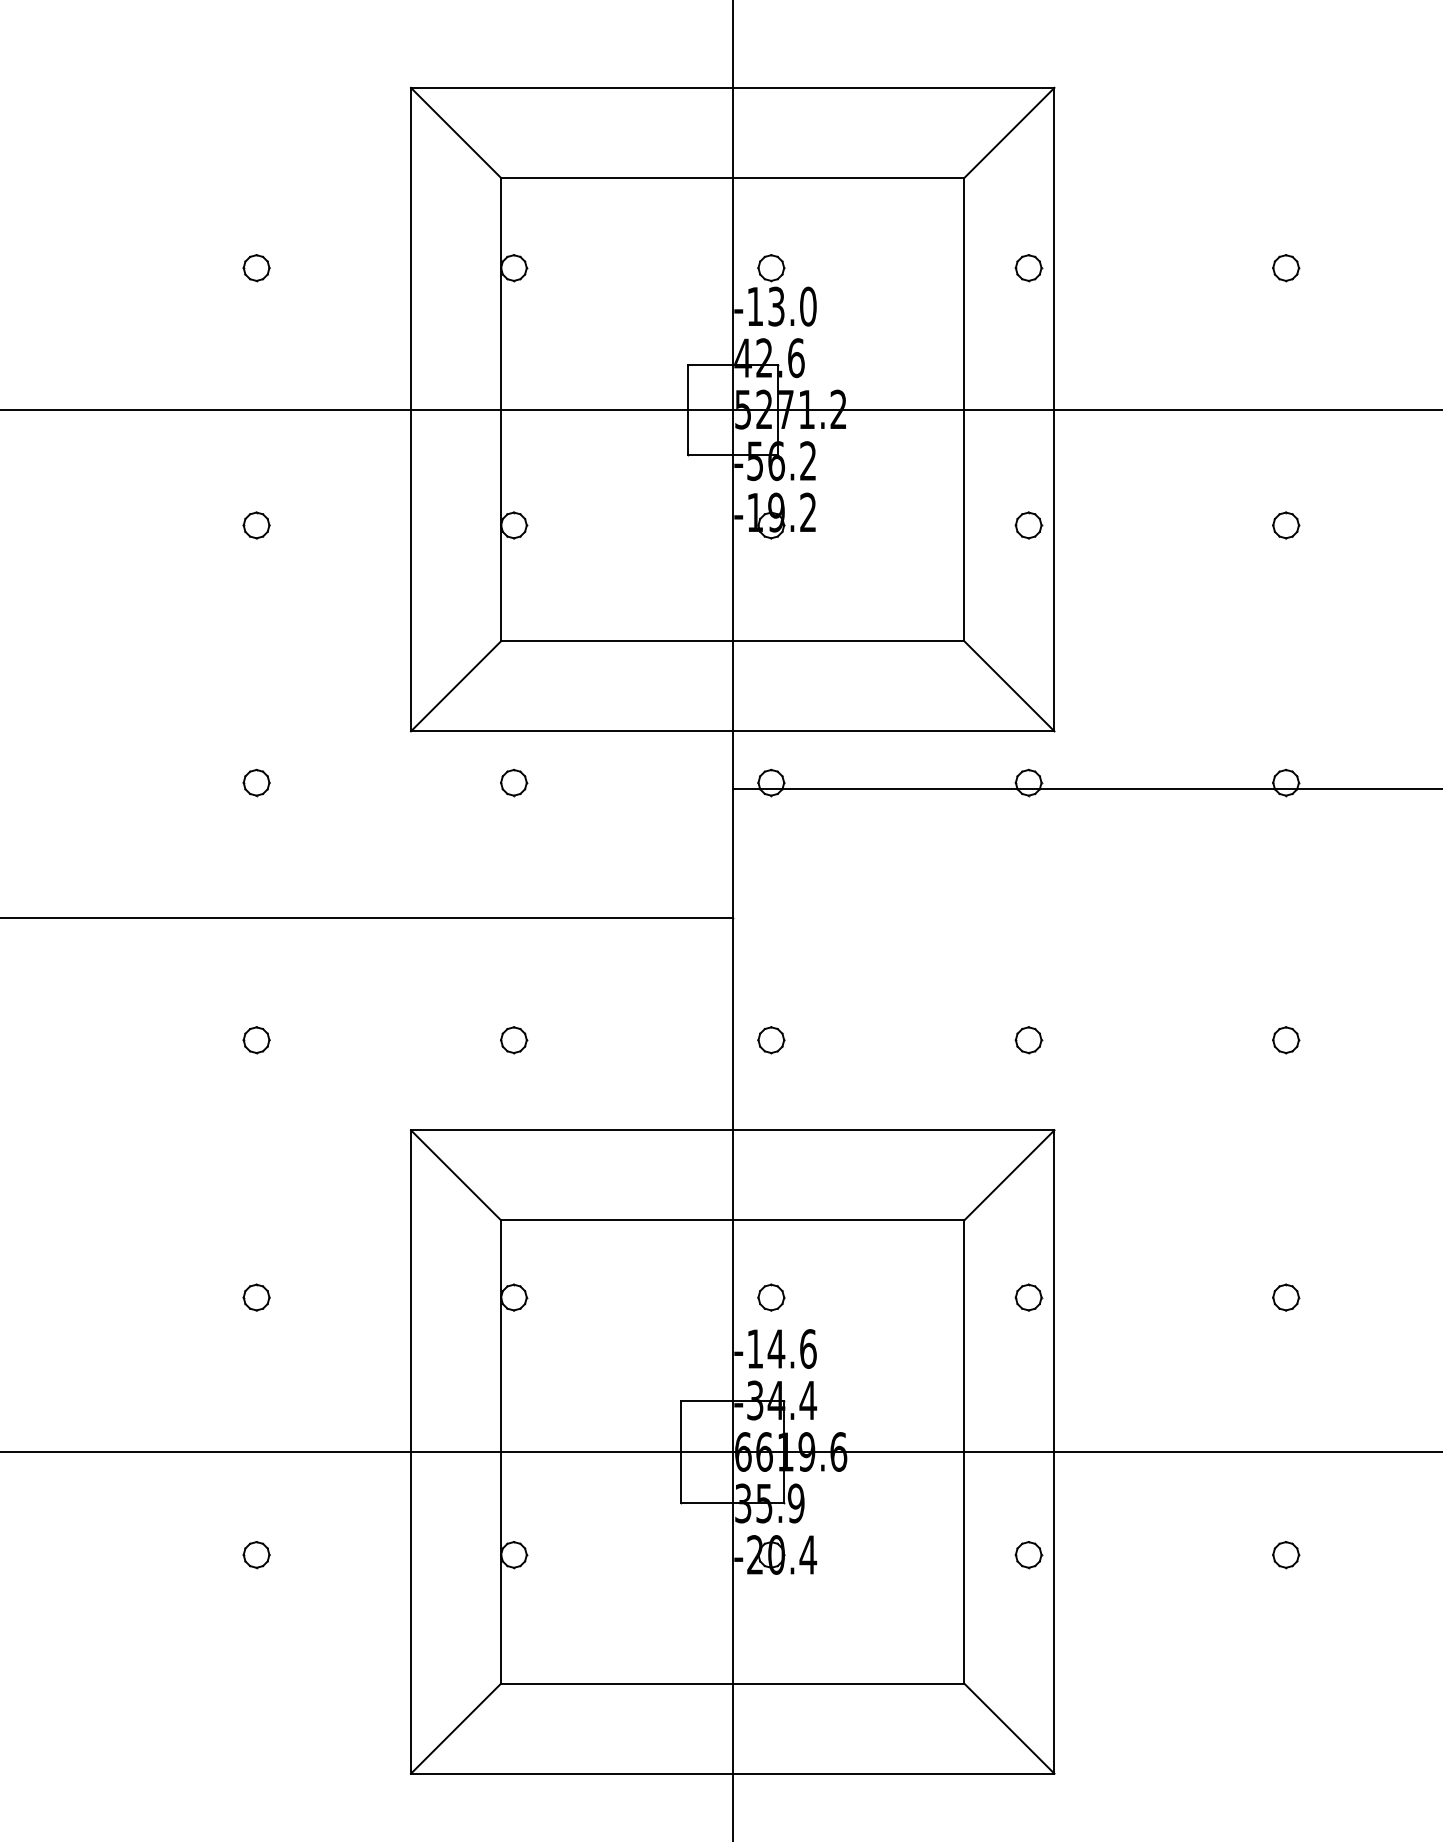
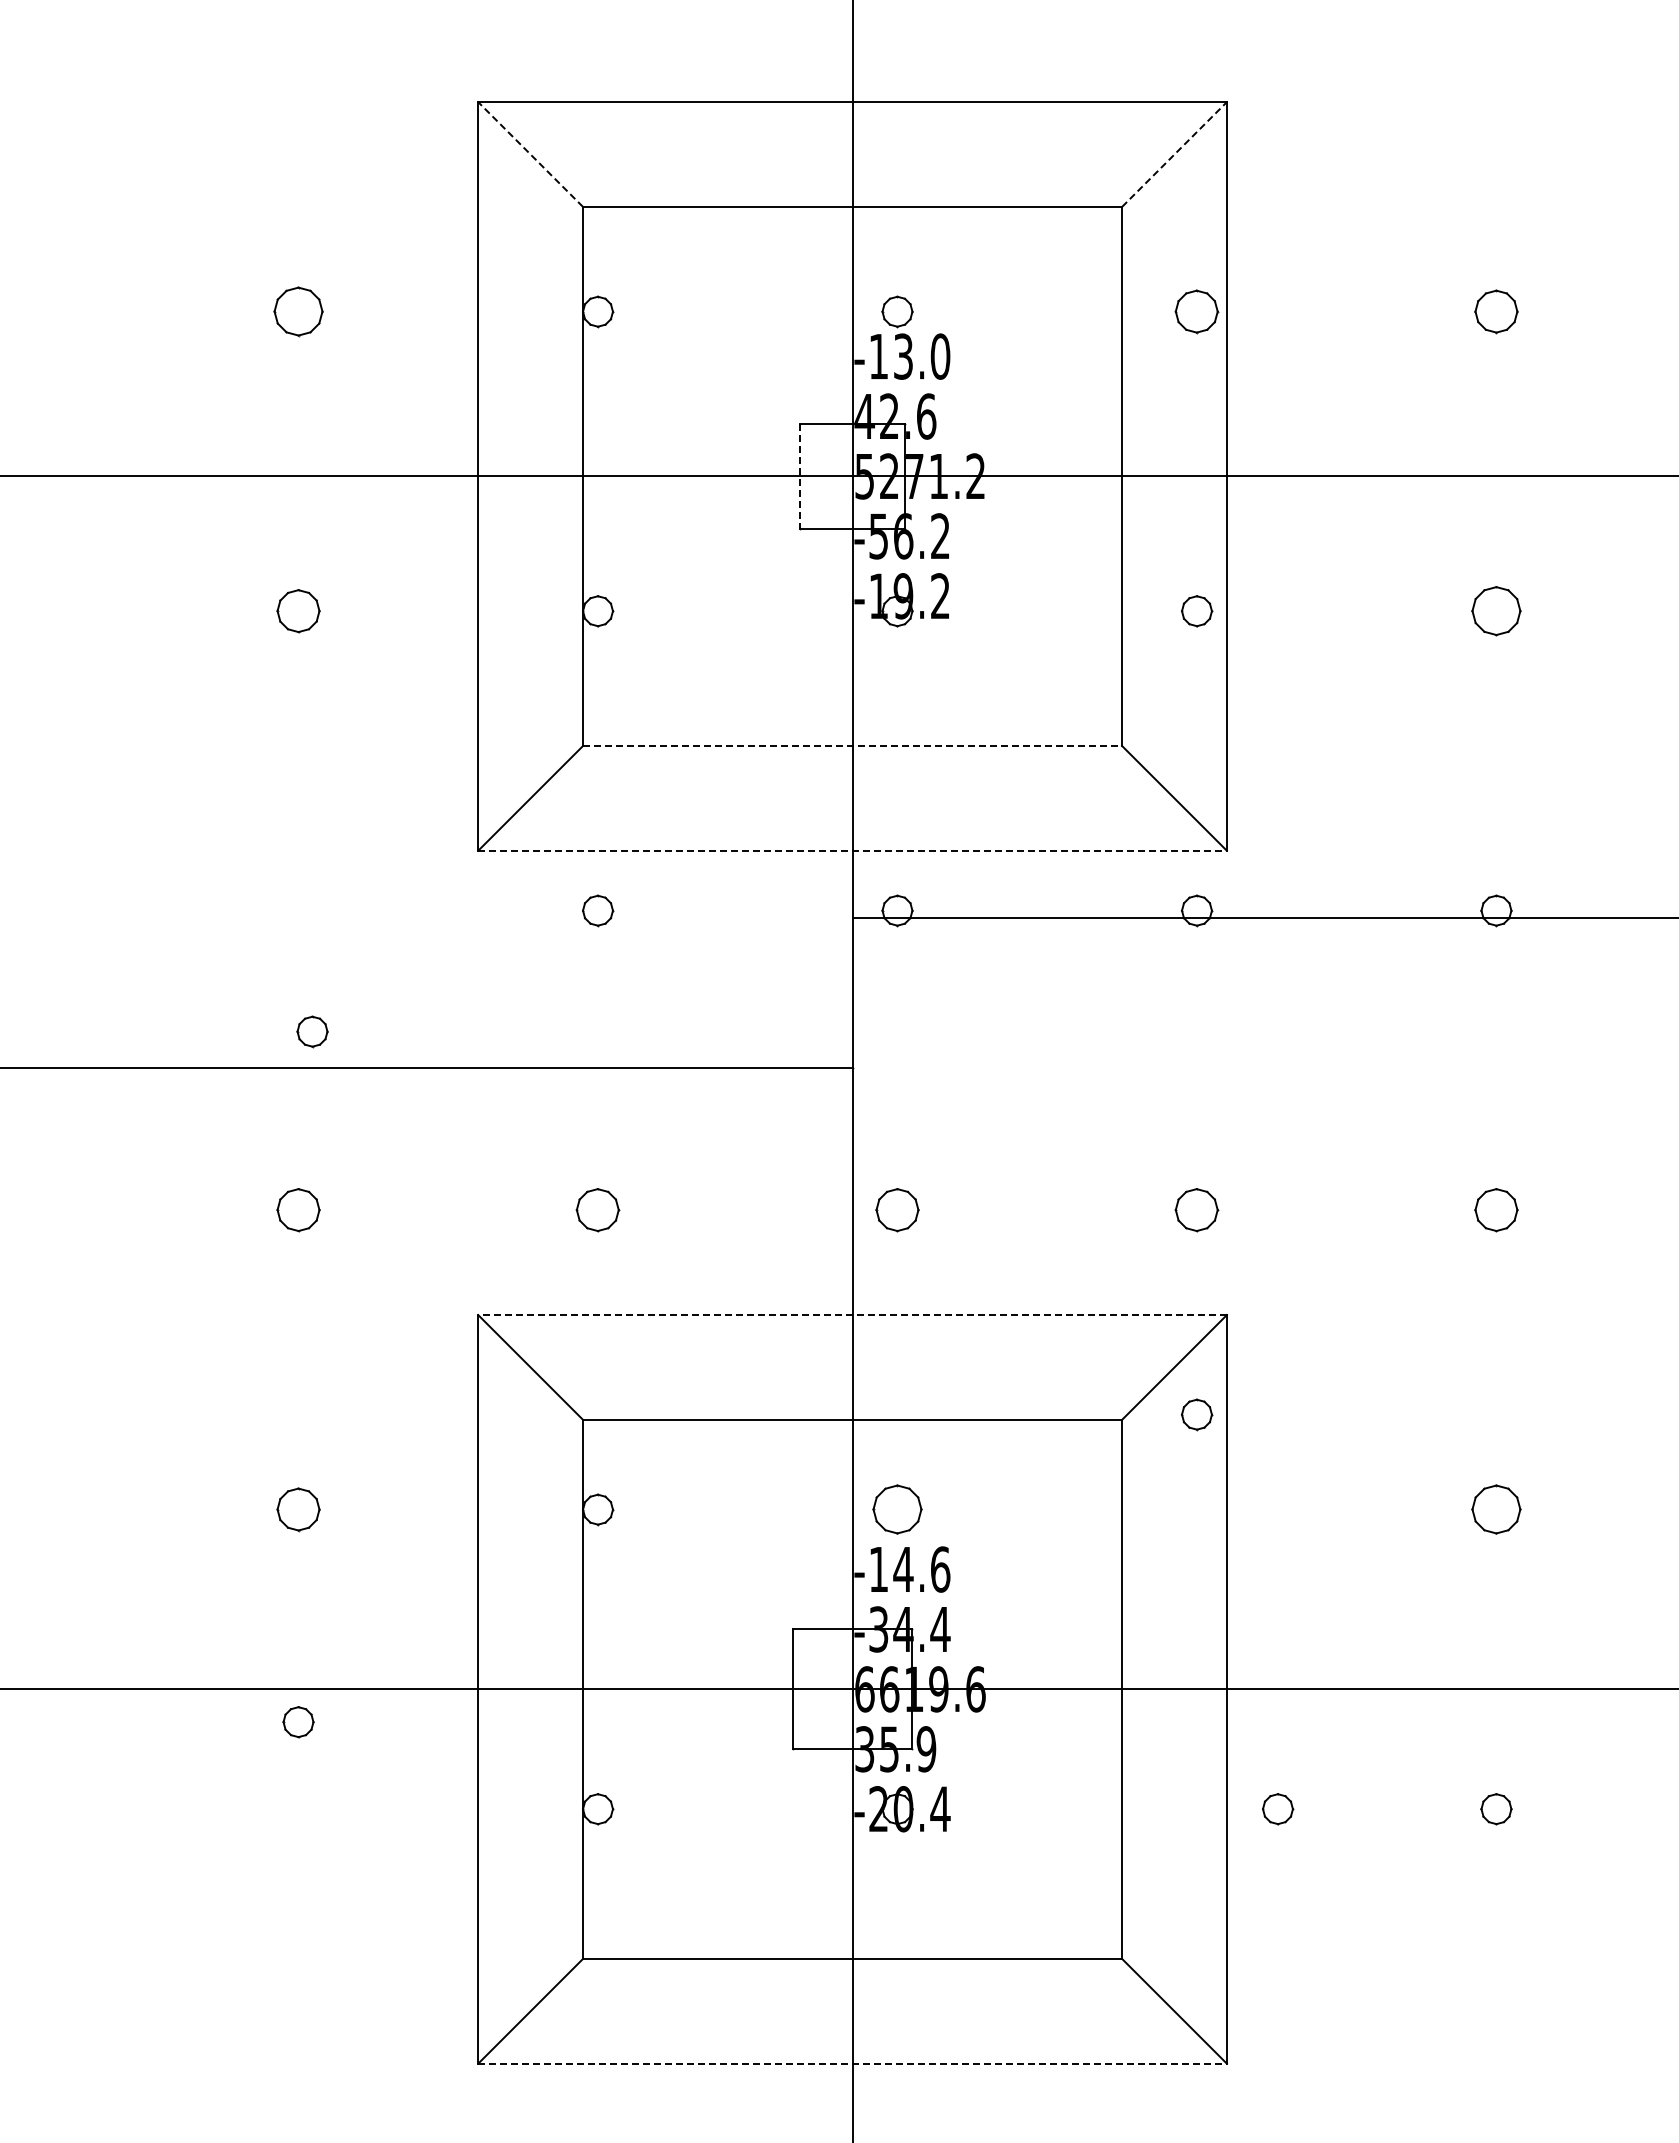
line: (455, 132) -> (530, 154), solid -> dashed
line: (1009, 132) -> (1174, 154), solid -> dashed
part: (256, 267) -> (298, 311), size x1.6
part: (1029, 267) -> (1197, 311), size x1.4
part: (1286, 267) -> (1496, 311), size x1.4
line: (687, 409) -> (800, 476), solid -> dashed
part: (256, 525) -> (298, 611), size x1.4
part: (1286, 525) -> (1496, 611), size x1.6
line: (732, 641) -> (852, 746), solid -> dashed
line: (733, 731) -> (853, 850), solid -> dashed
part: (256, 782) -> (312, 1031), moved
part: (256, 1040) -> (298, 1210), size x1.4
part: (514, 1040) -> (598, 1210), size x1.4
part: (771, 1040) -> (897, 1210), size x1.4
part: (1029, 1040) -> (1197, 1210), size x1.4
part: (1286, 1040) -> (1496, 1210), size x1.4
line: (732, 1130) -> (852, 1315), solid -> dashed
part: (256, 1297) -> (298, 1509), size x1.4
part: (771, 1297) -> (897, 1509), size x1.6
part: (1029, 1297) -> (1197, 1414), moved
part: (1286, 1297) -> (1496, 1509), size x1.6
part: (256, 1555) -> (298, 1722), moved
part: (1029, 1555) -> (1278, 1809), moved
line: (733, 1773) -> (853, 2063), solid -> dashed

